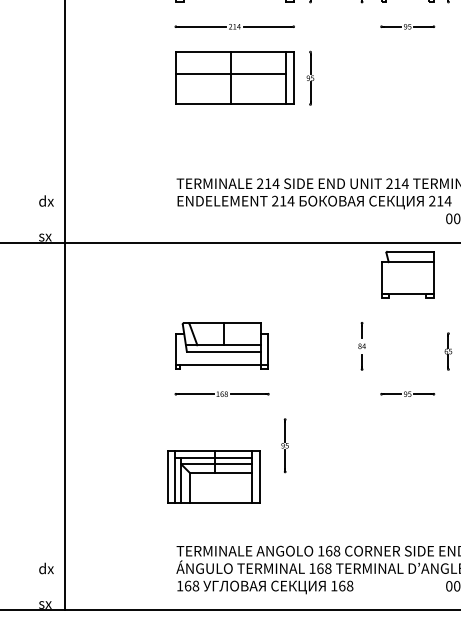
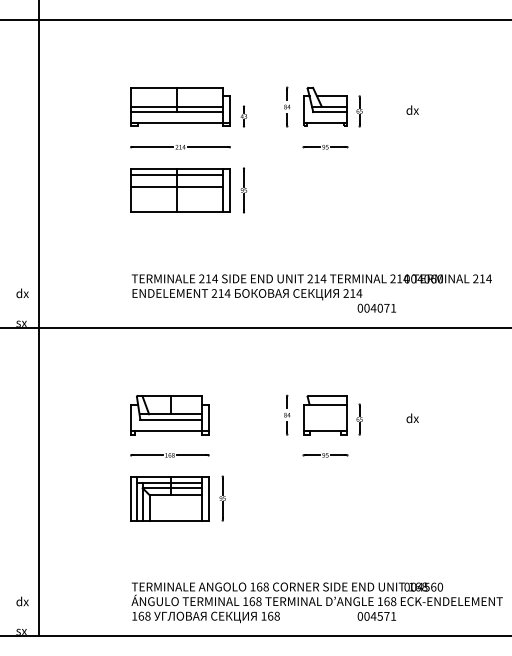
line: (231, 59) -> (177, 174), added
part: (407, 275) -> (325, 415), moved
part: (213, 476) -> (169, 498), moved

